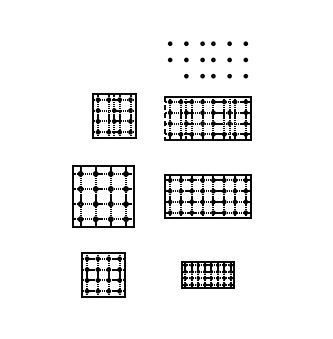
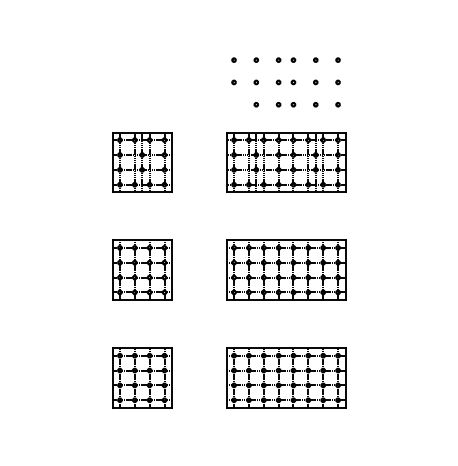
part: (114, 116) -> (142, 162), moved
line: (164, 118) -> (226, 162), dashed -> solid
part: (103, 196) -> (142, 269), size x0.71
part: (208, 274) -> (286, 377), size x1.67

